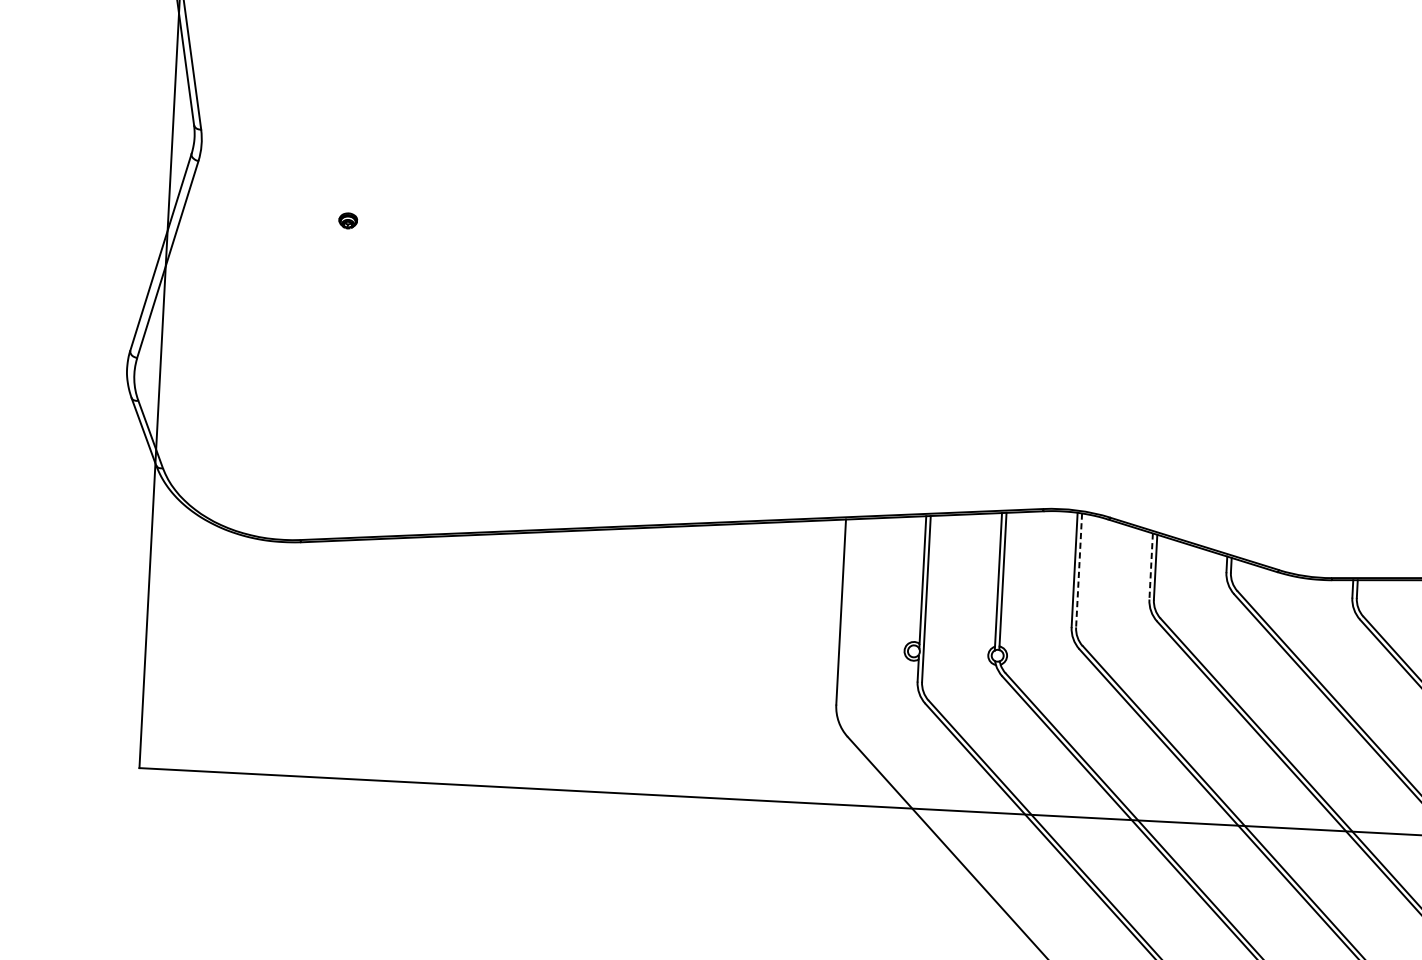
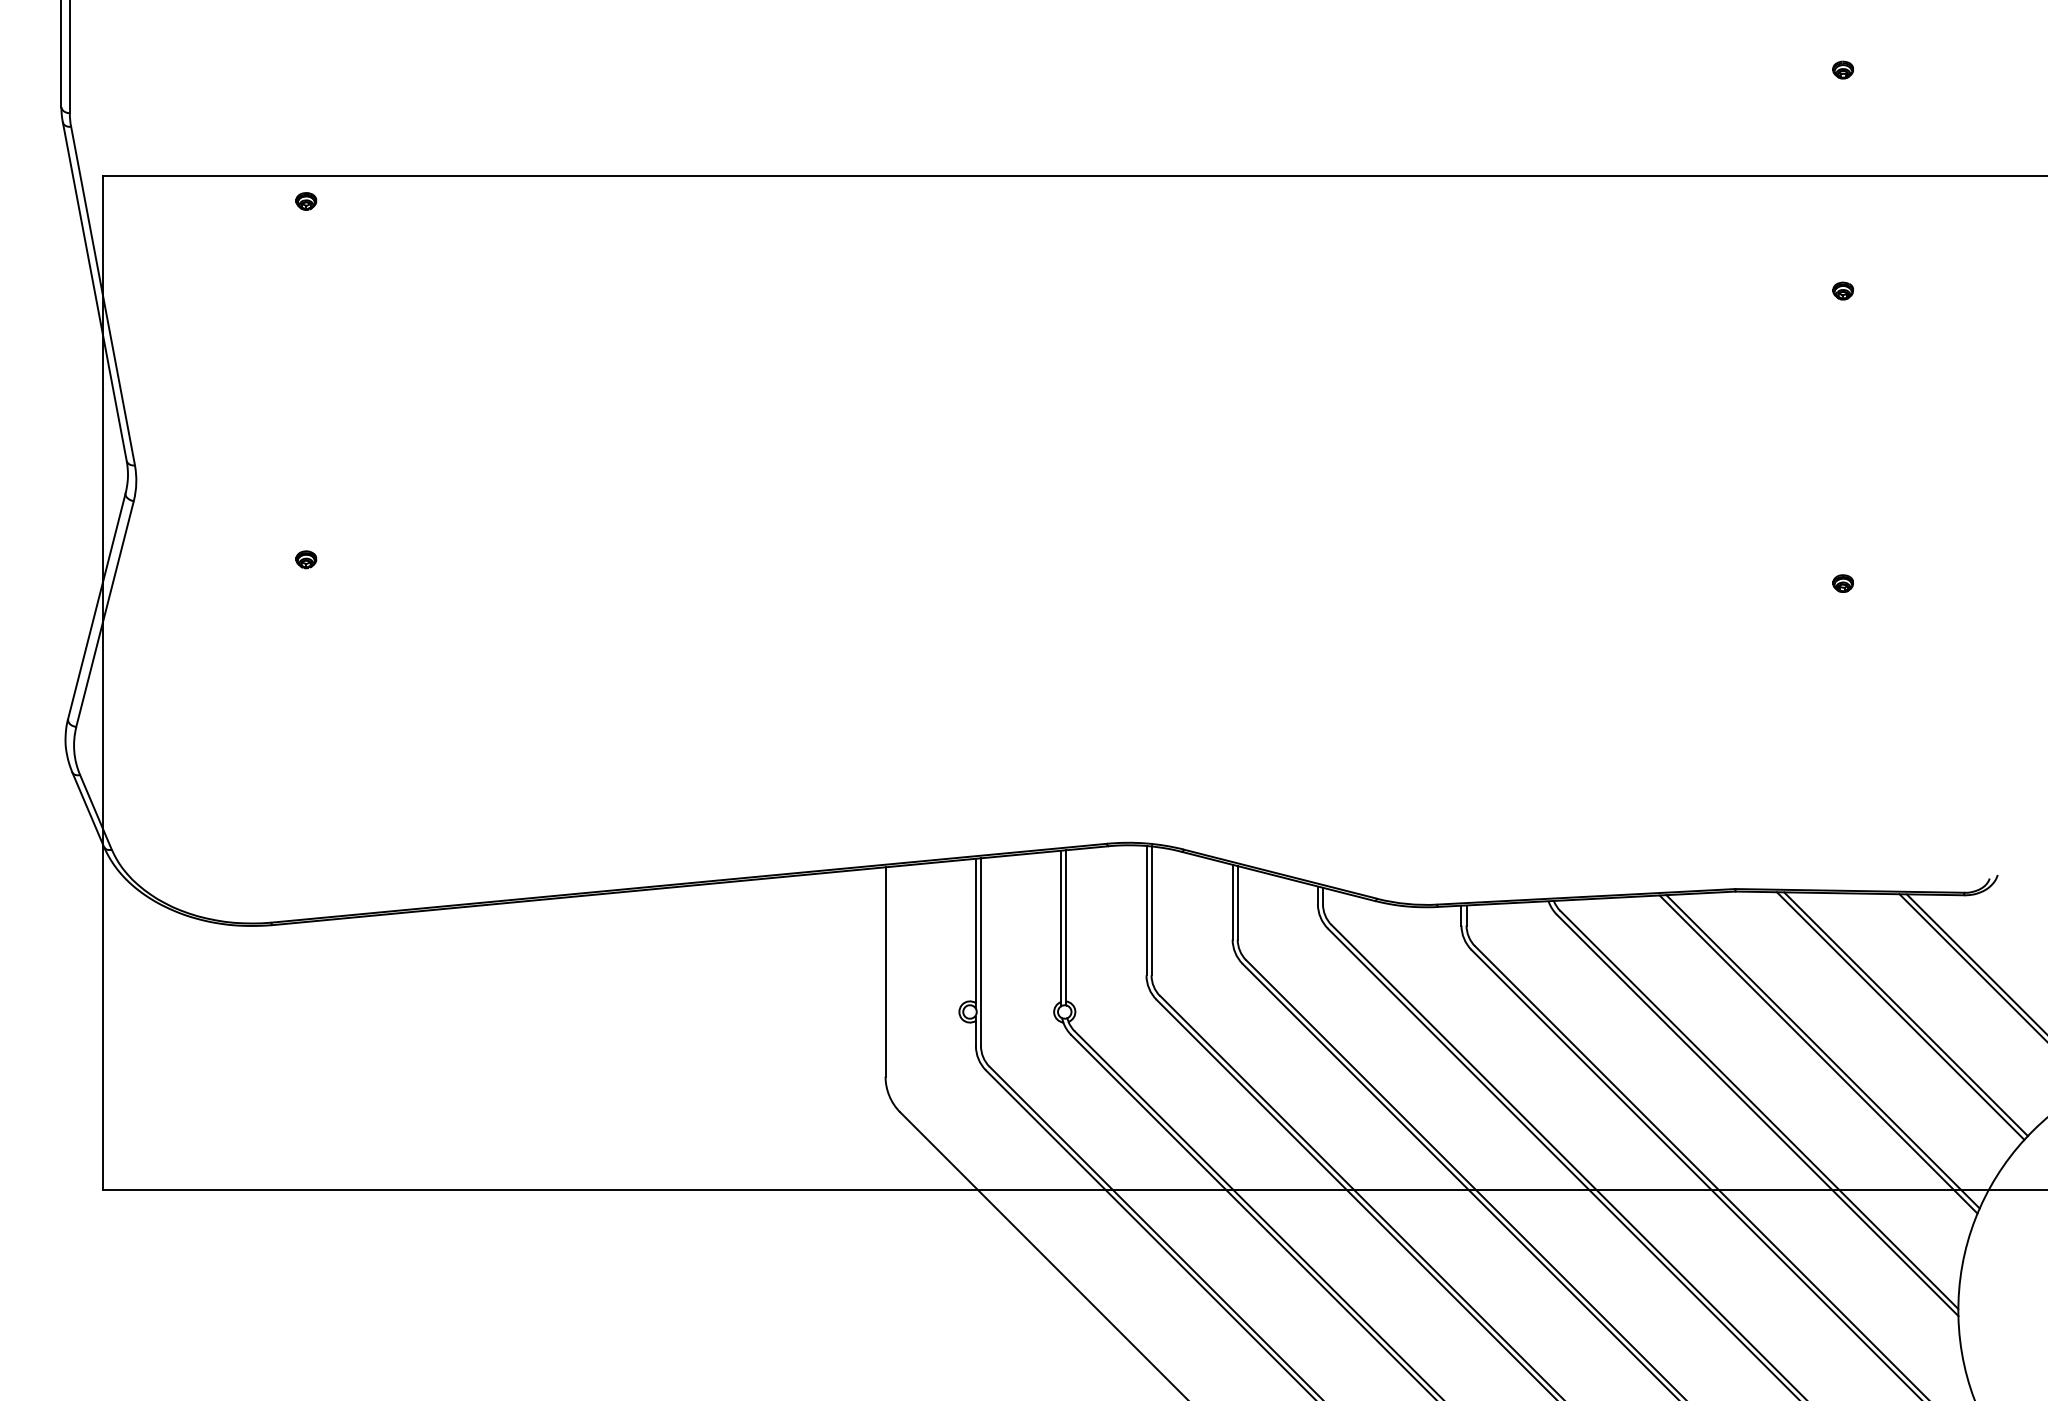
line: (1151, 566) -> (1232, 902), dashed -> solid
line: (1079, 570) -> (1151, 911), dashed -> solid

